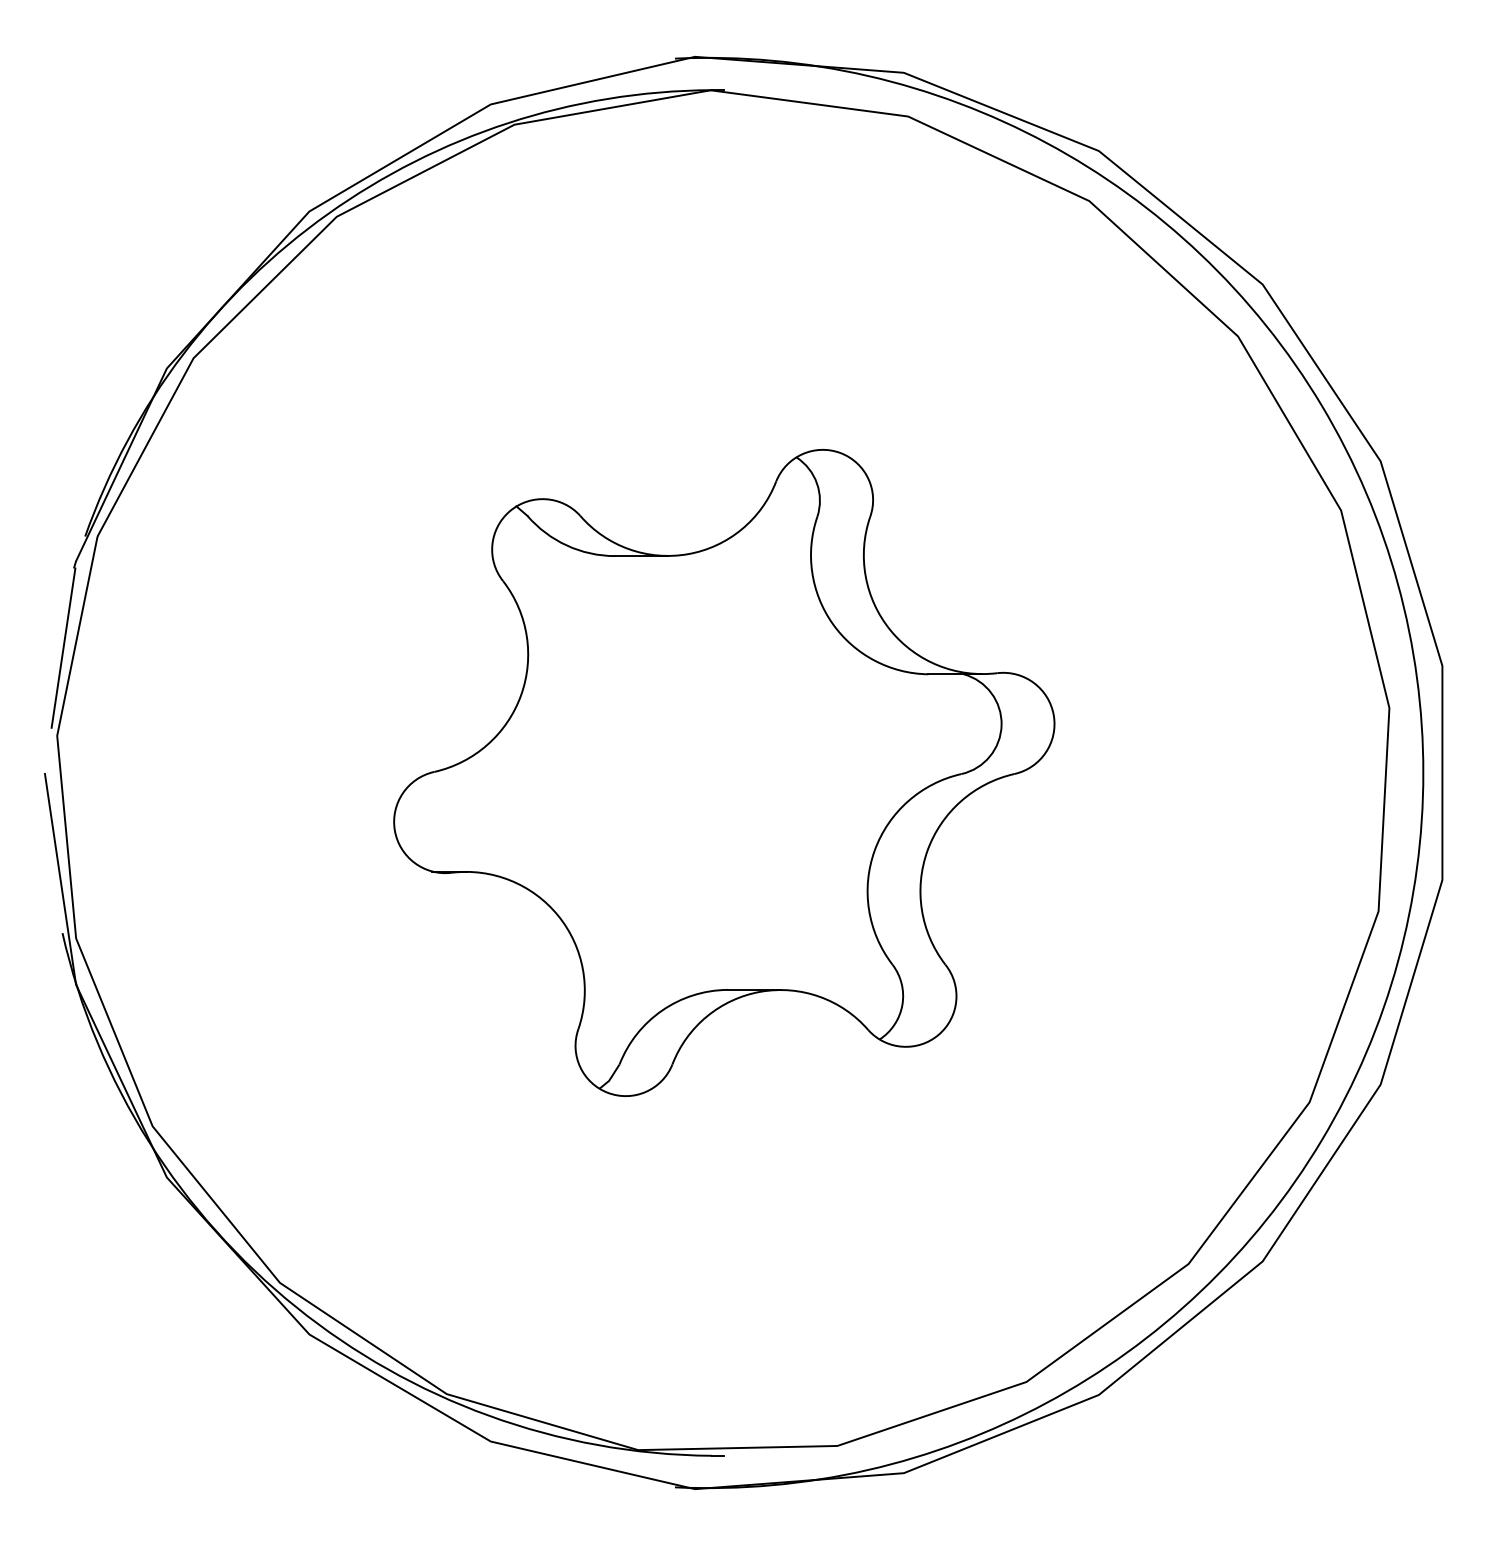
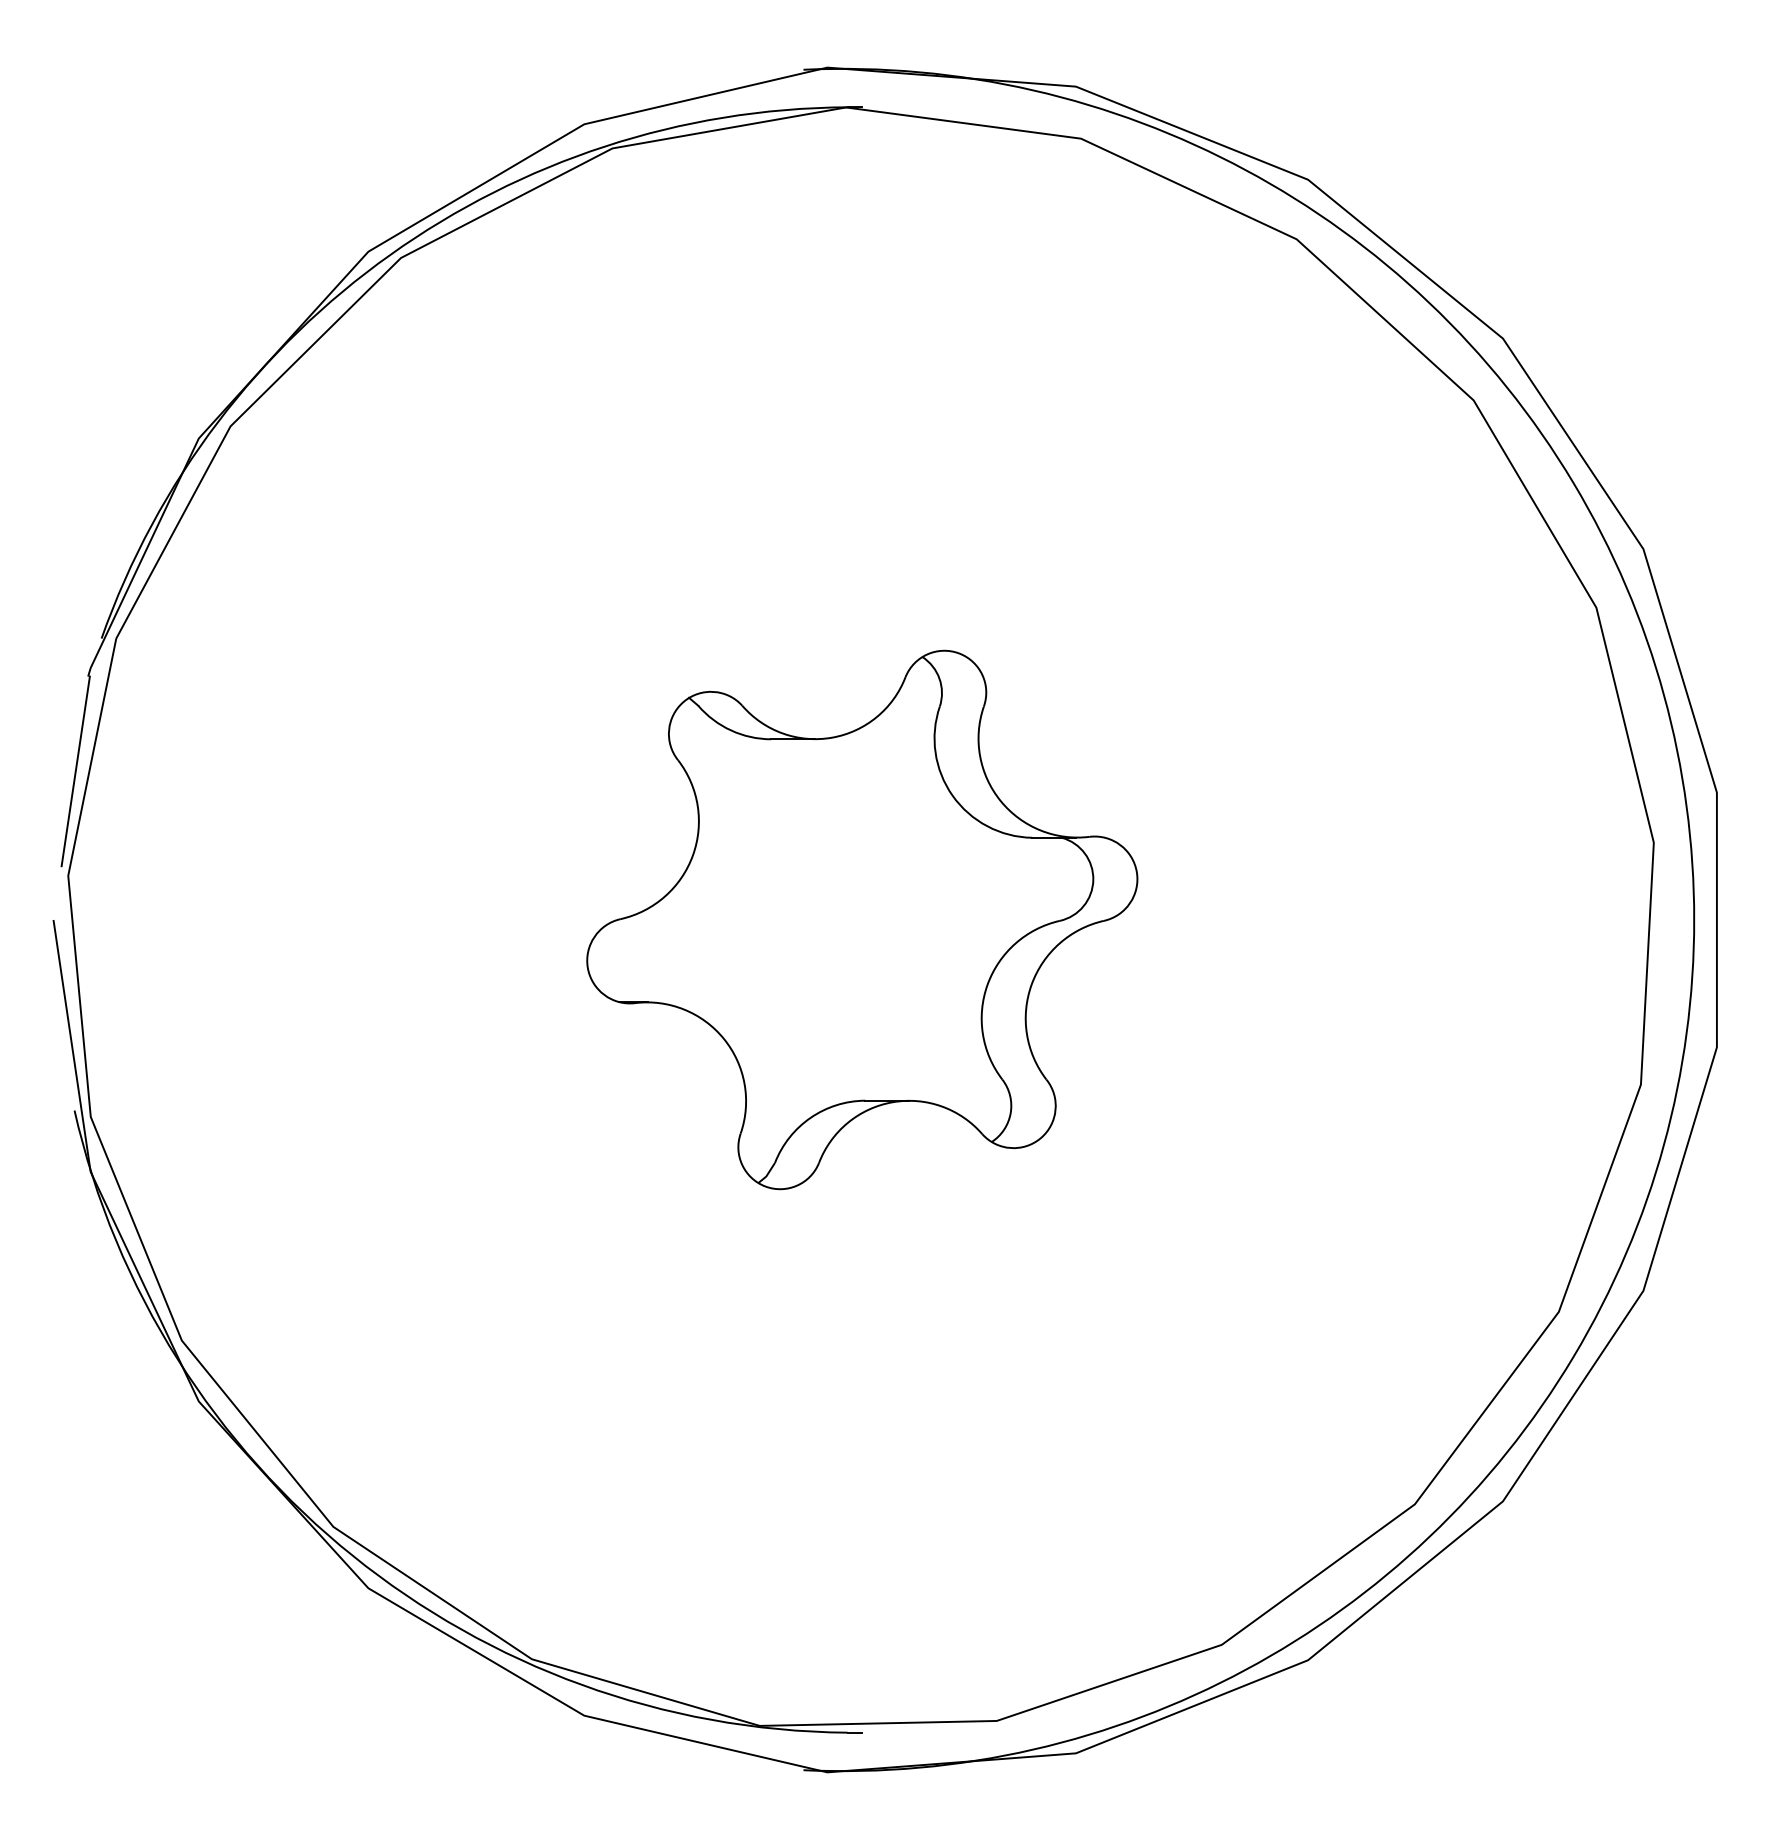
part: (724, 772) -> (862, 919), size x0.7

